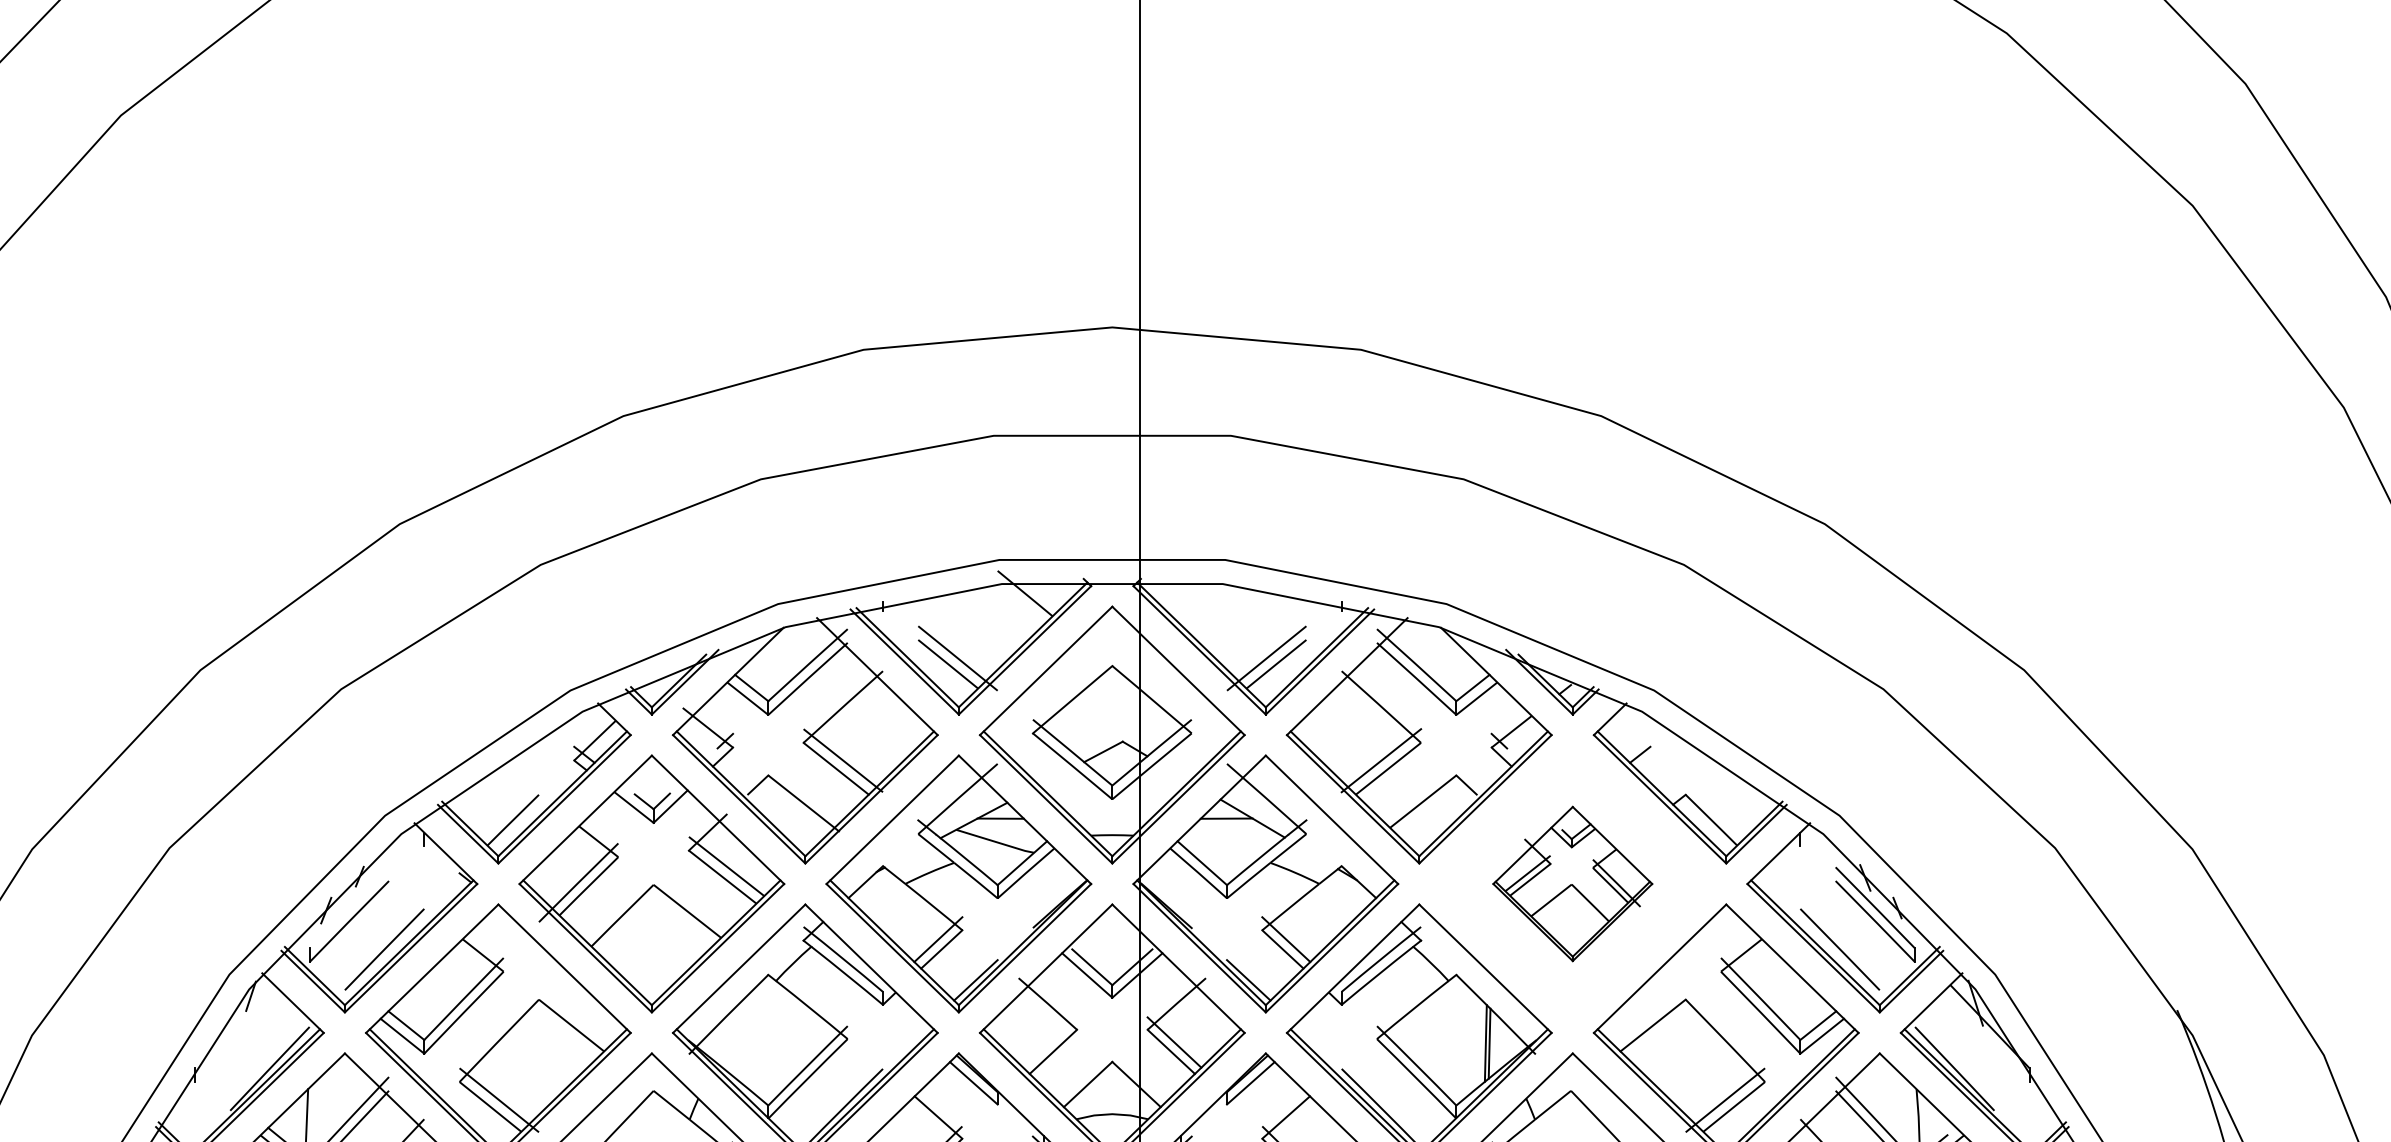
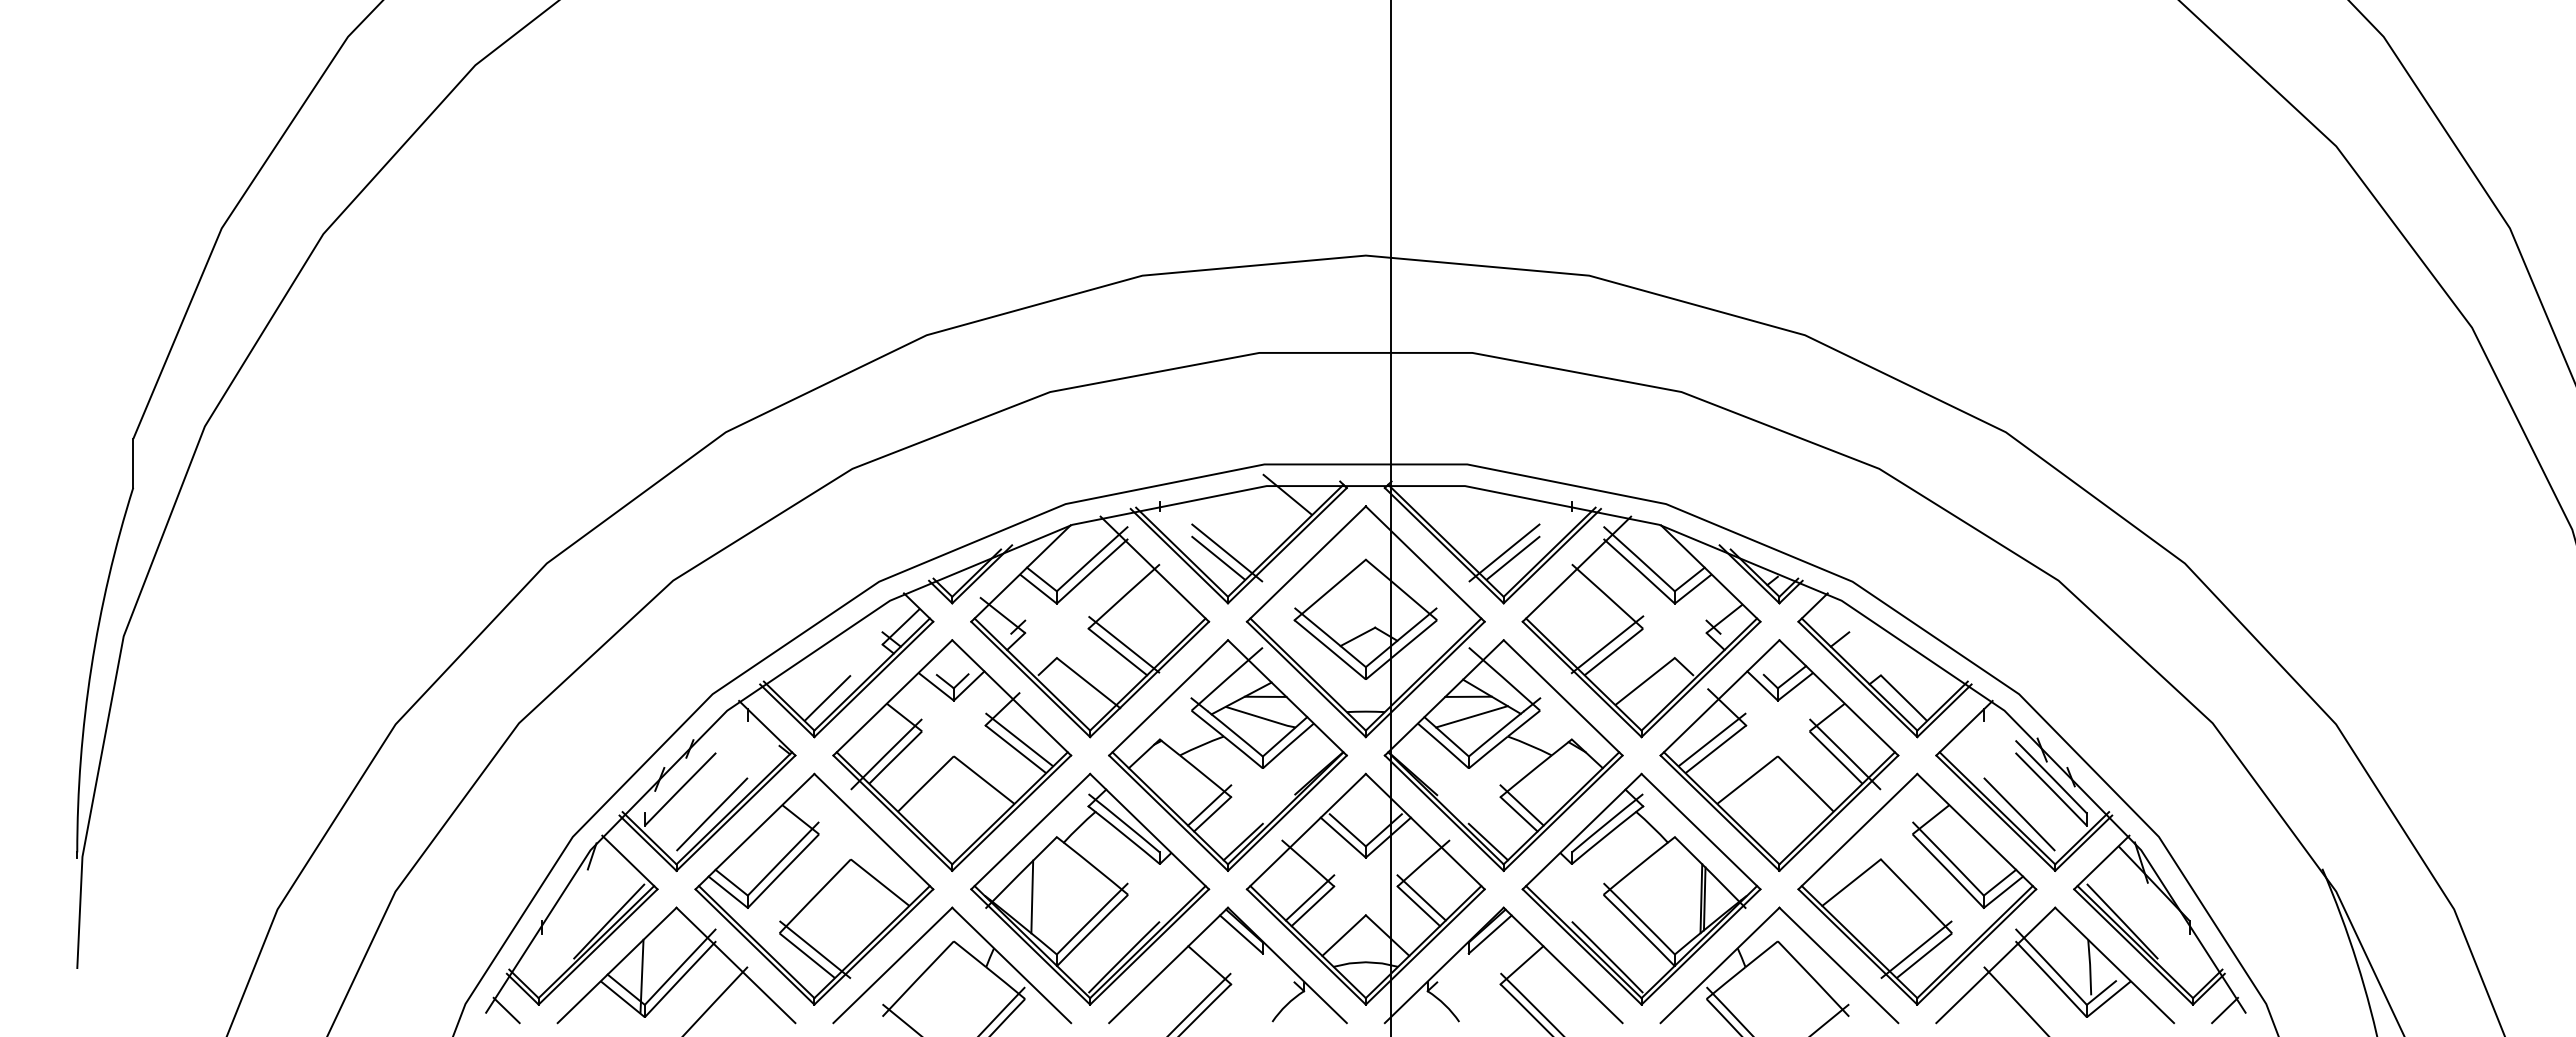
line: (1229, 840) -> (1471, 716), added
part: (1572, 883) -> (1779, 755), size x1.67
line: (741, 1040) -> (1032, 896), added
line: (1049, 1042) -> (1309, 897), added

